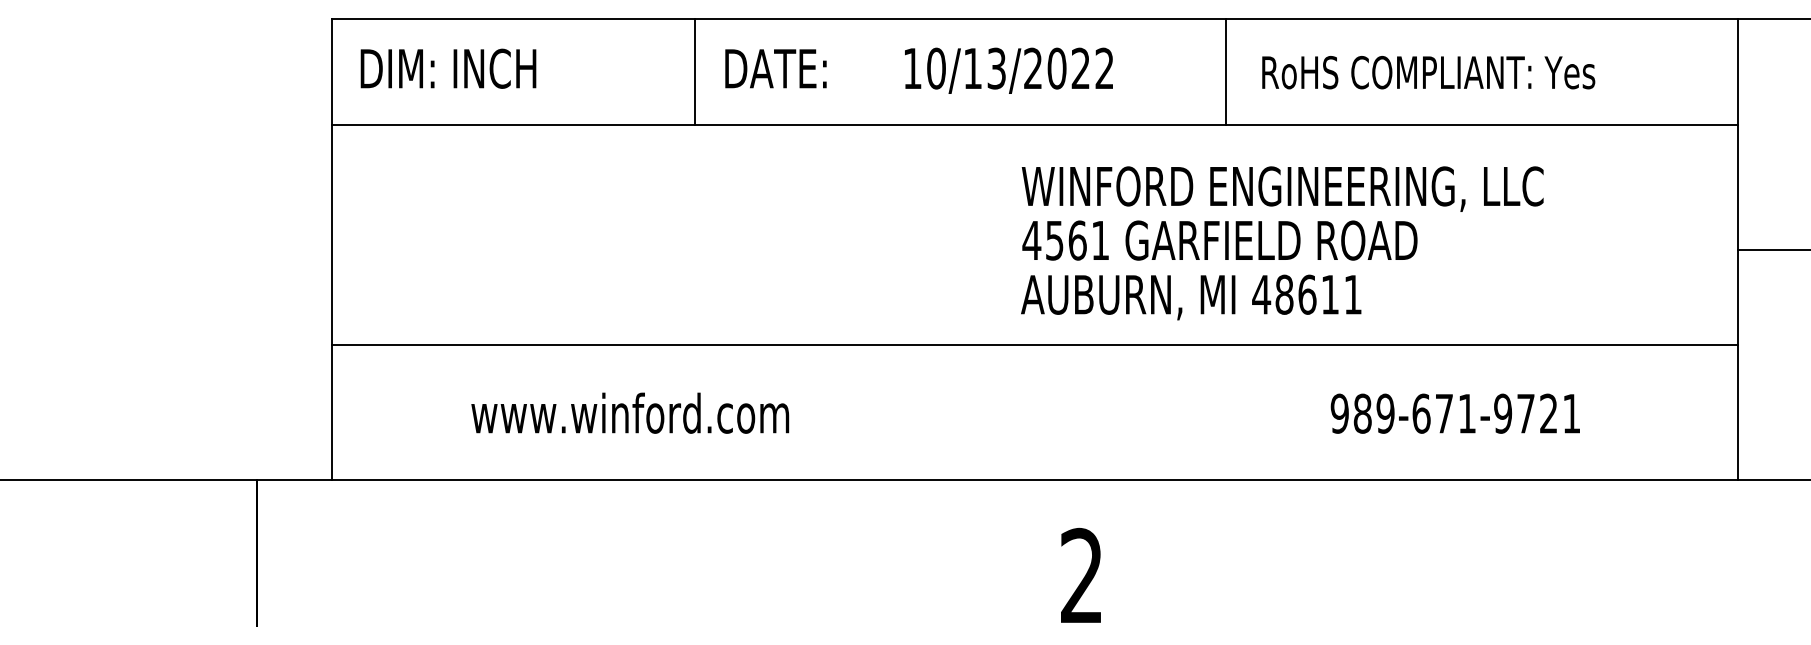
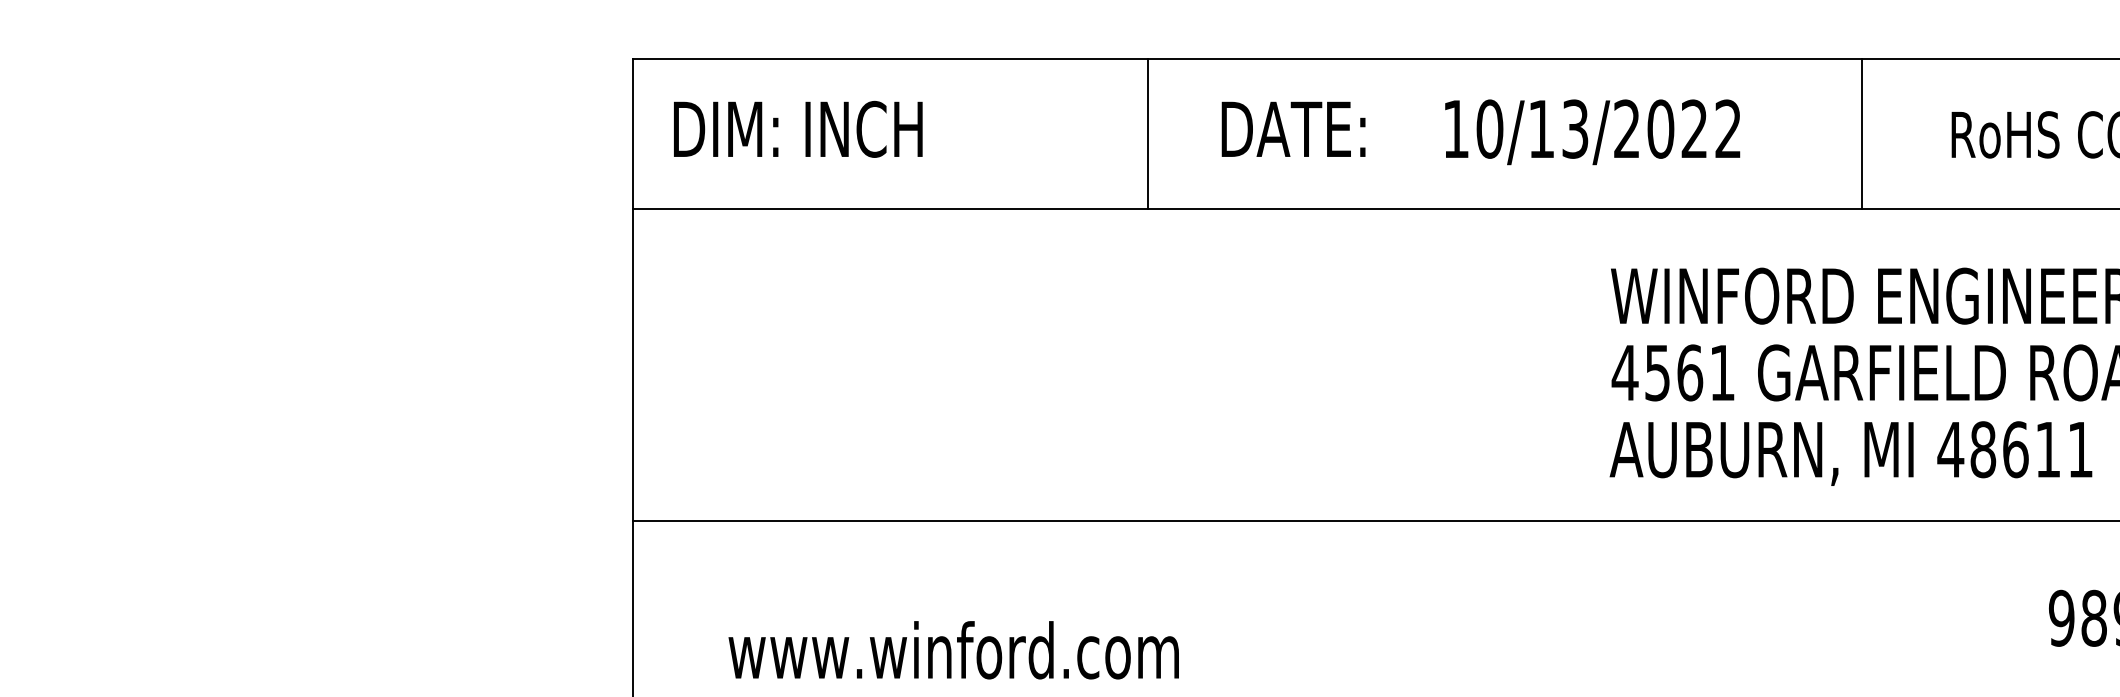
text: (775, 68) -> (1292, 128), moved
line: (1225, 72) -> (1861, 134), moved
text: (630, 412) -> (954, 649), moved

